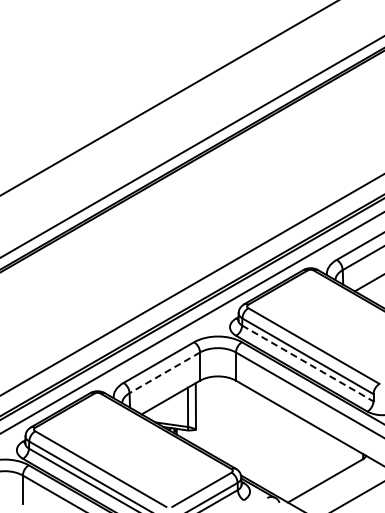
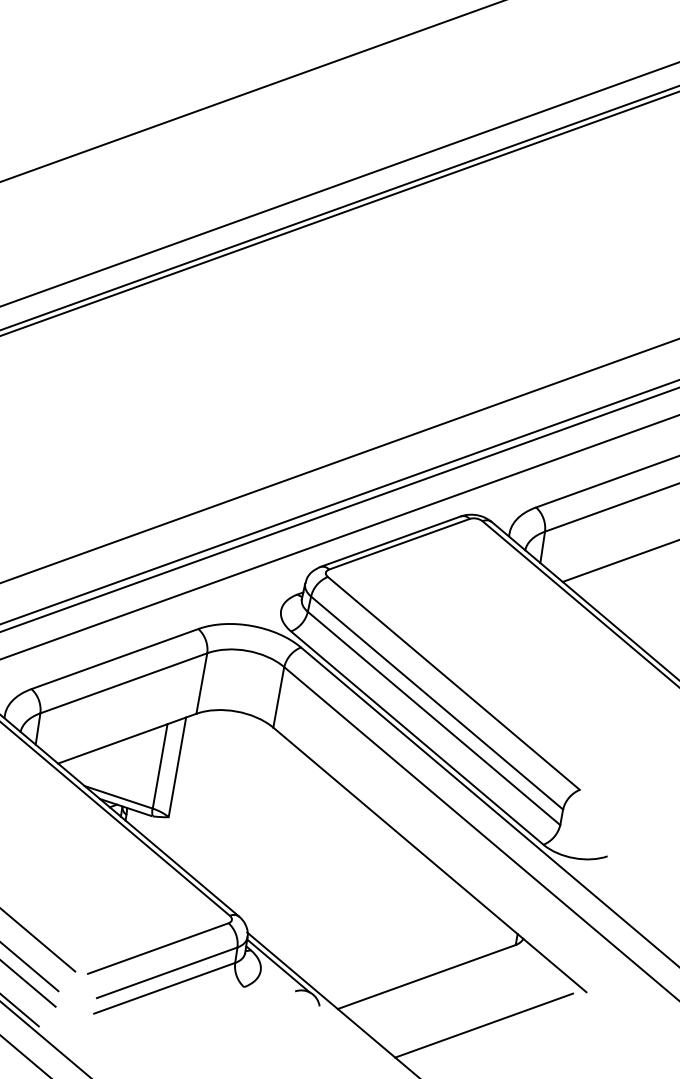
line: (307, 363) -> (433, 718), dashed -> solid
line: (164, 372) -> (123, 682), dashed -> solid

